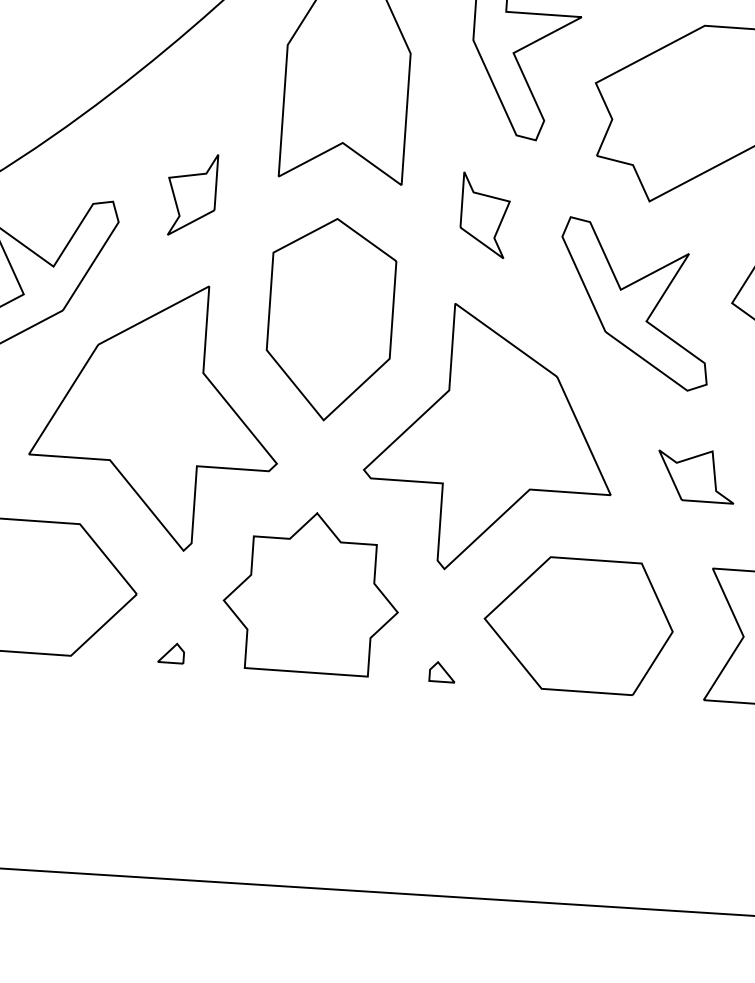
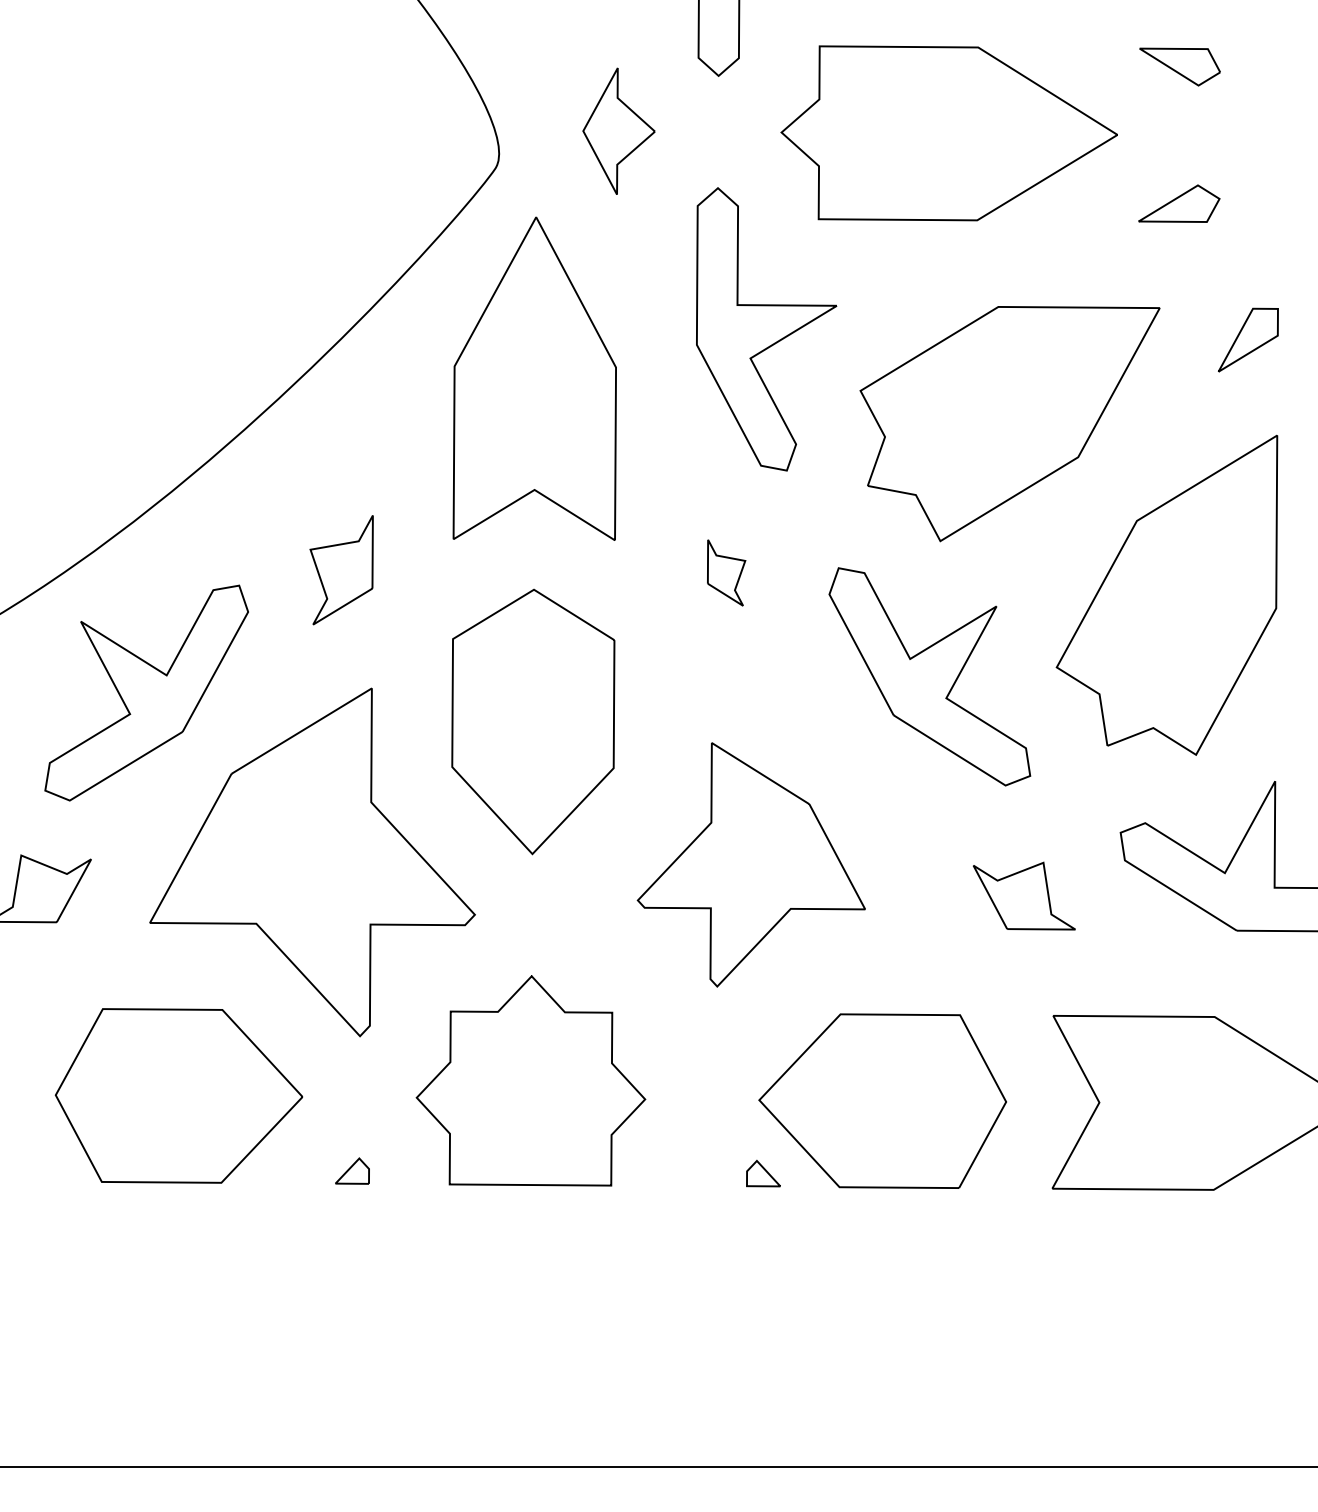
part: (485, 215) -> (726, 572), size x0.6
part: (490, 438) -> (751, 864), size x0.7
part: (442, 672) -> (763, 1173), moved

